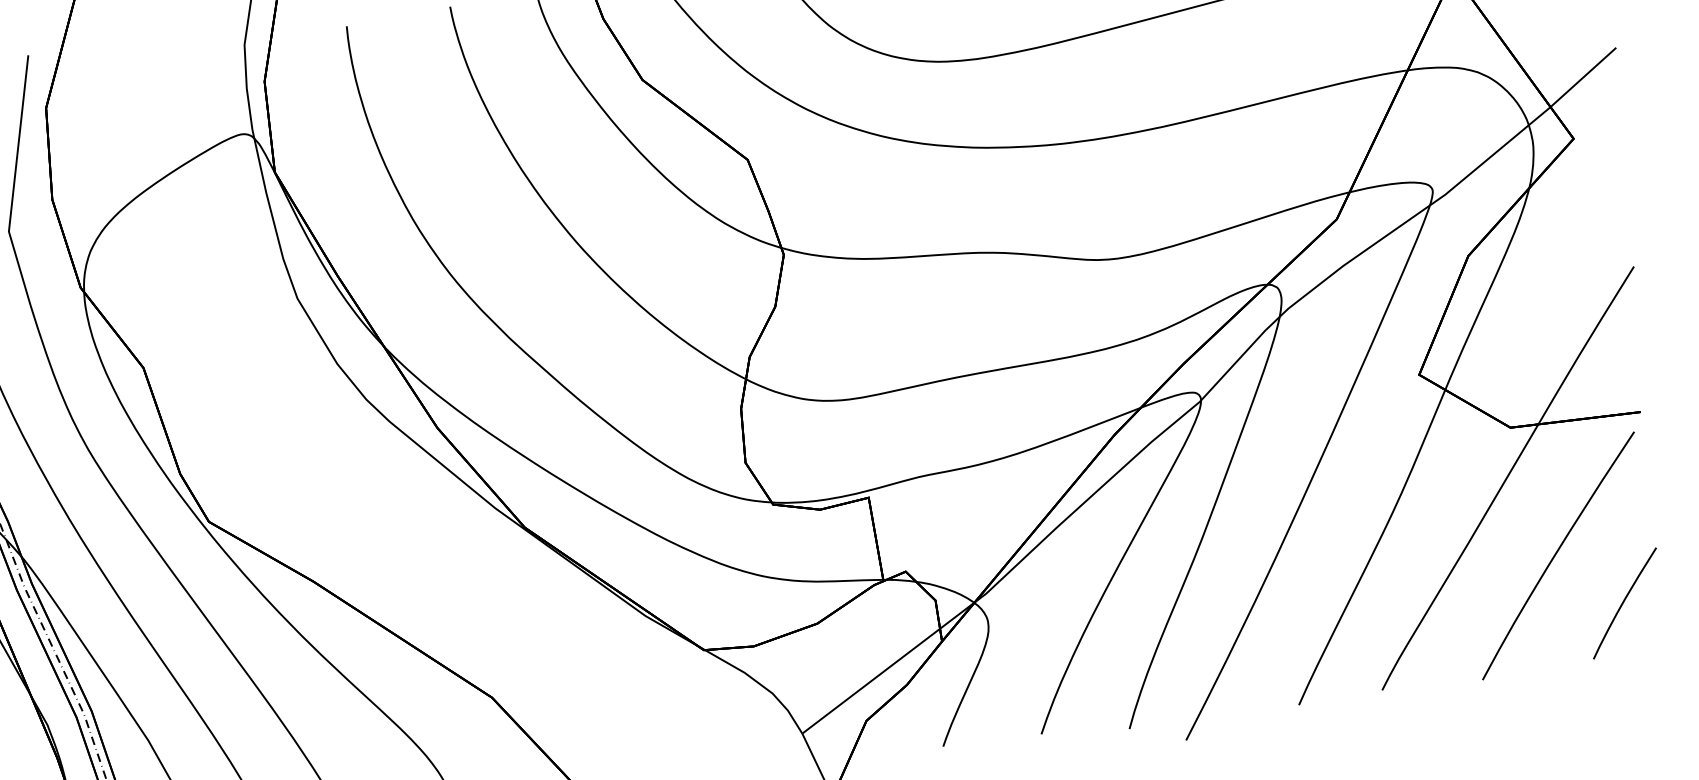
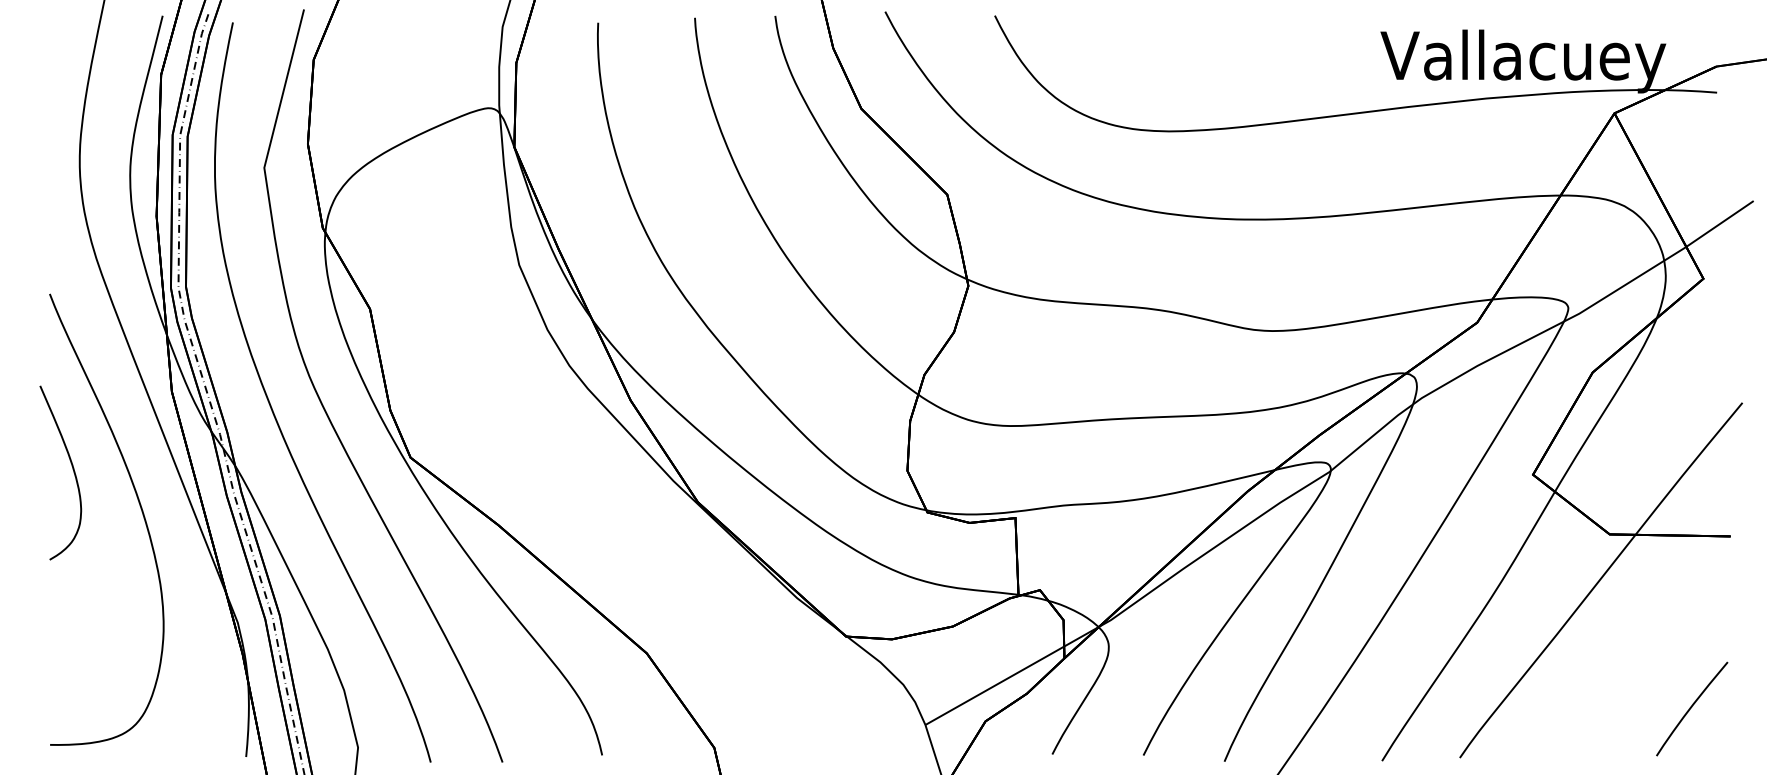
curve: (1557, 554) -> (1636, 655), removed

